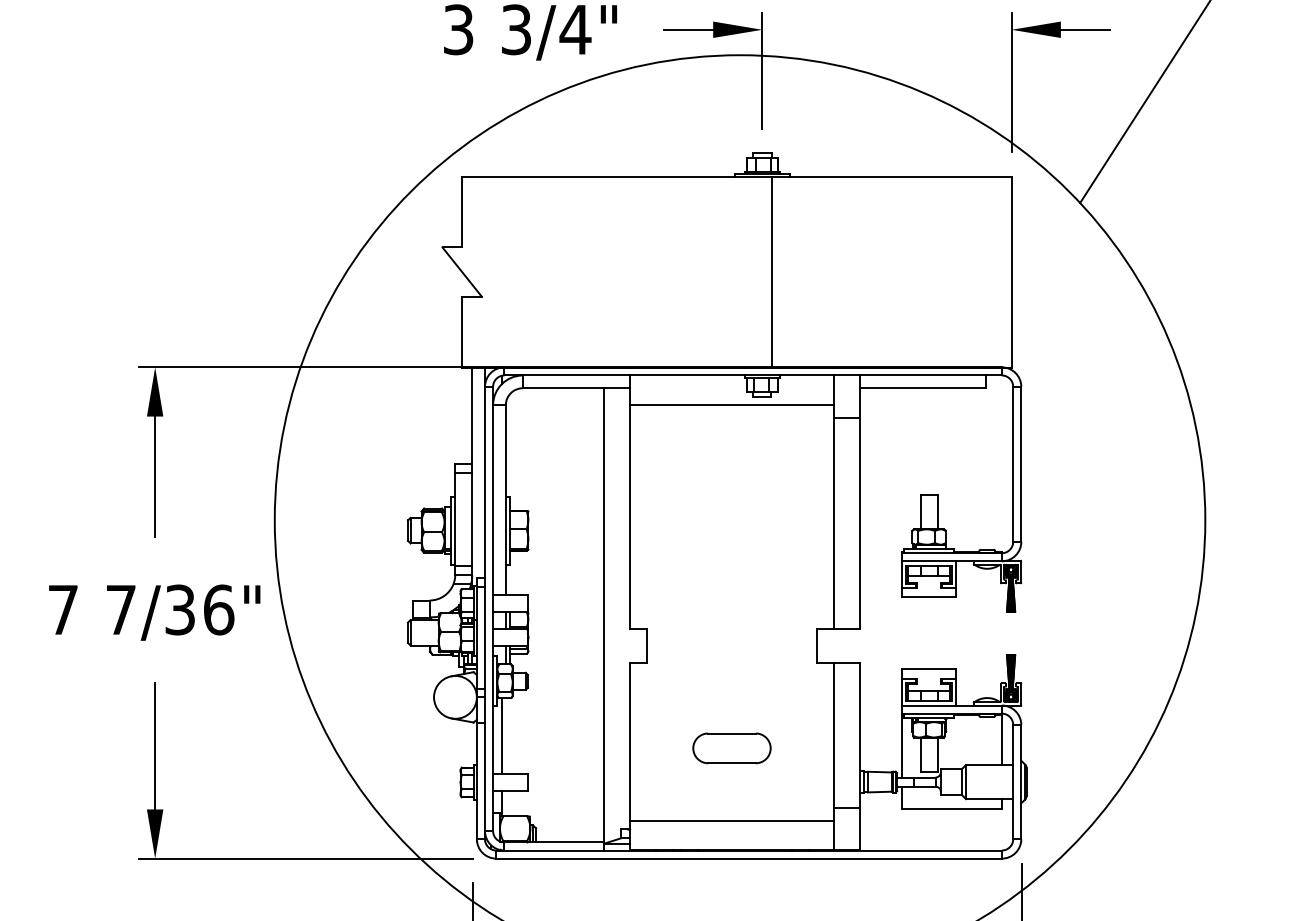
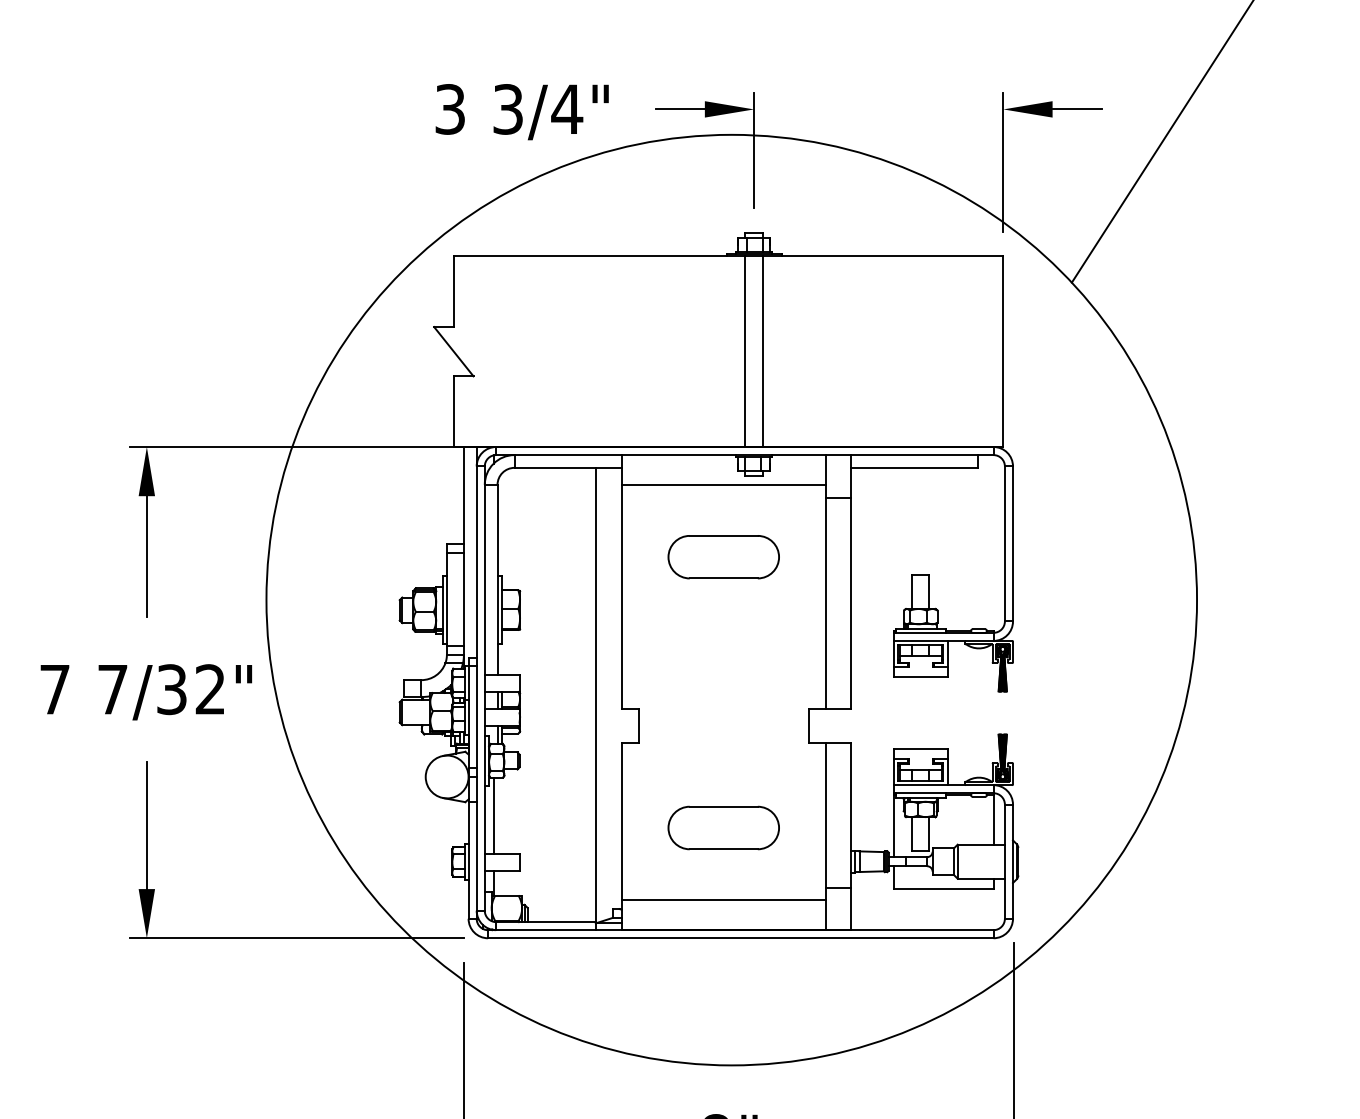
line: (752, 271) -> (744, 351), added
part: (731, 477) -> (723, 557), added
text: (218, 609) -> (210, 689), 7/36" -> 7/32"
part: (731, 747) -> (723, 827), size x1.43

